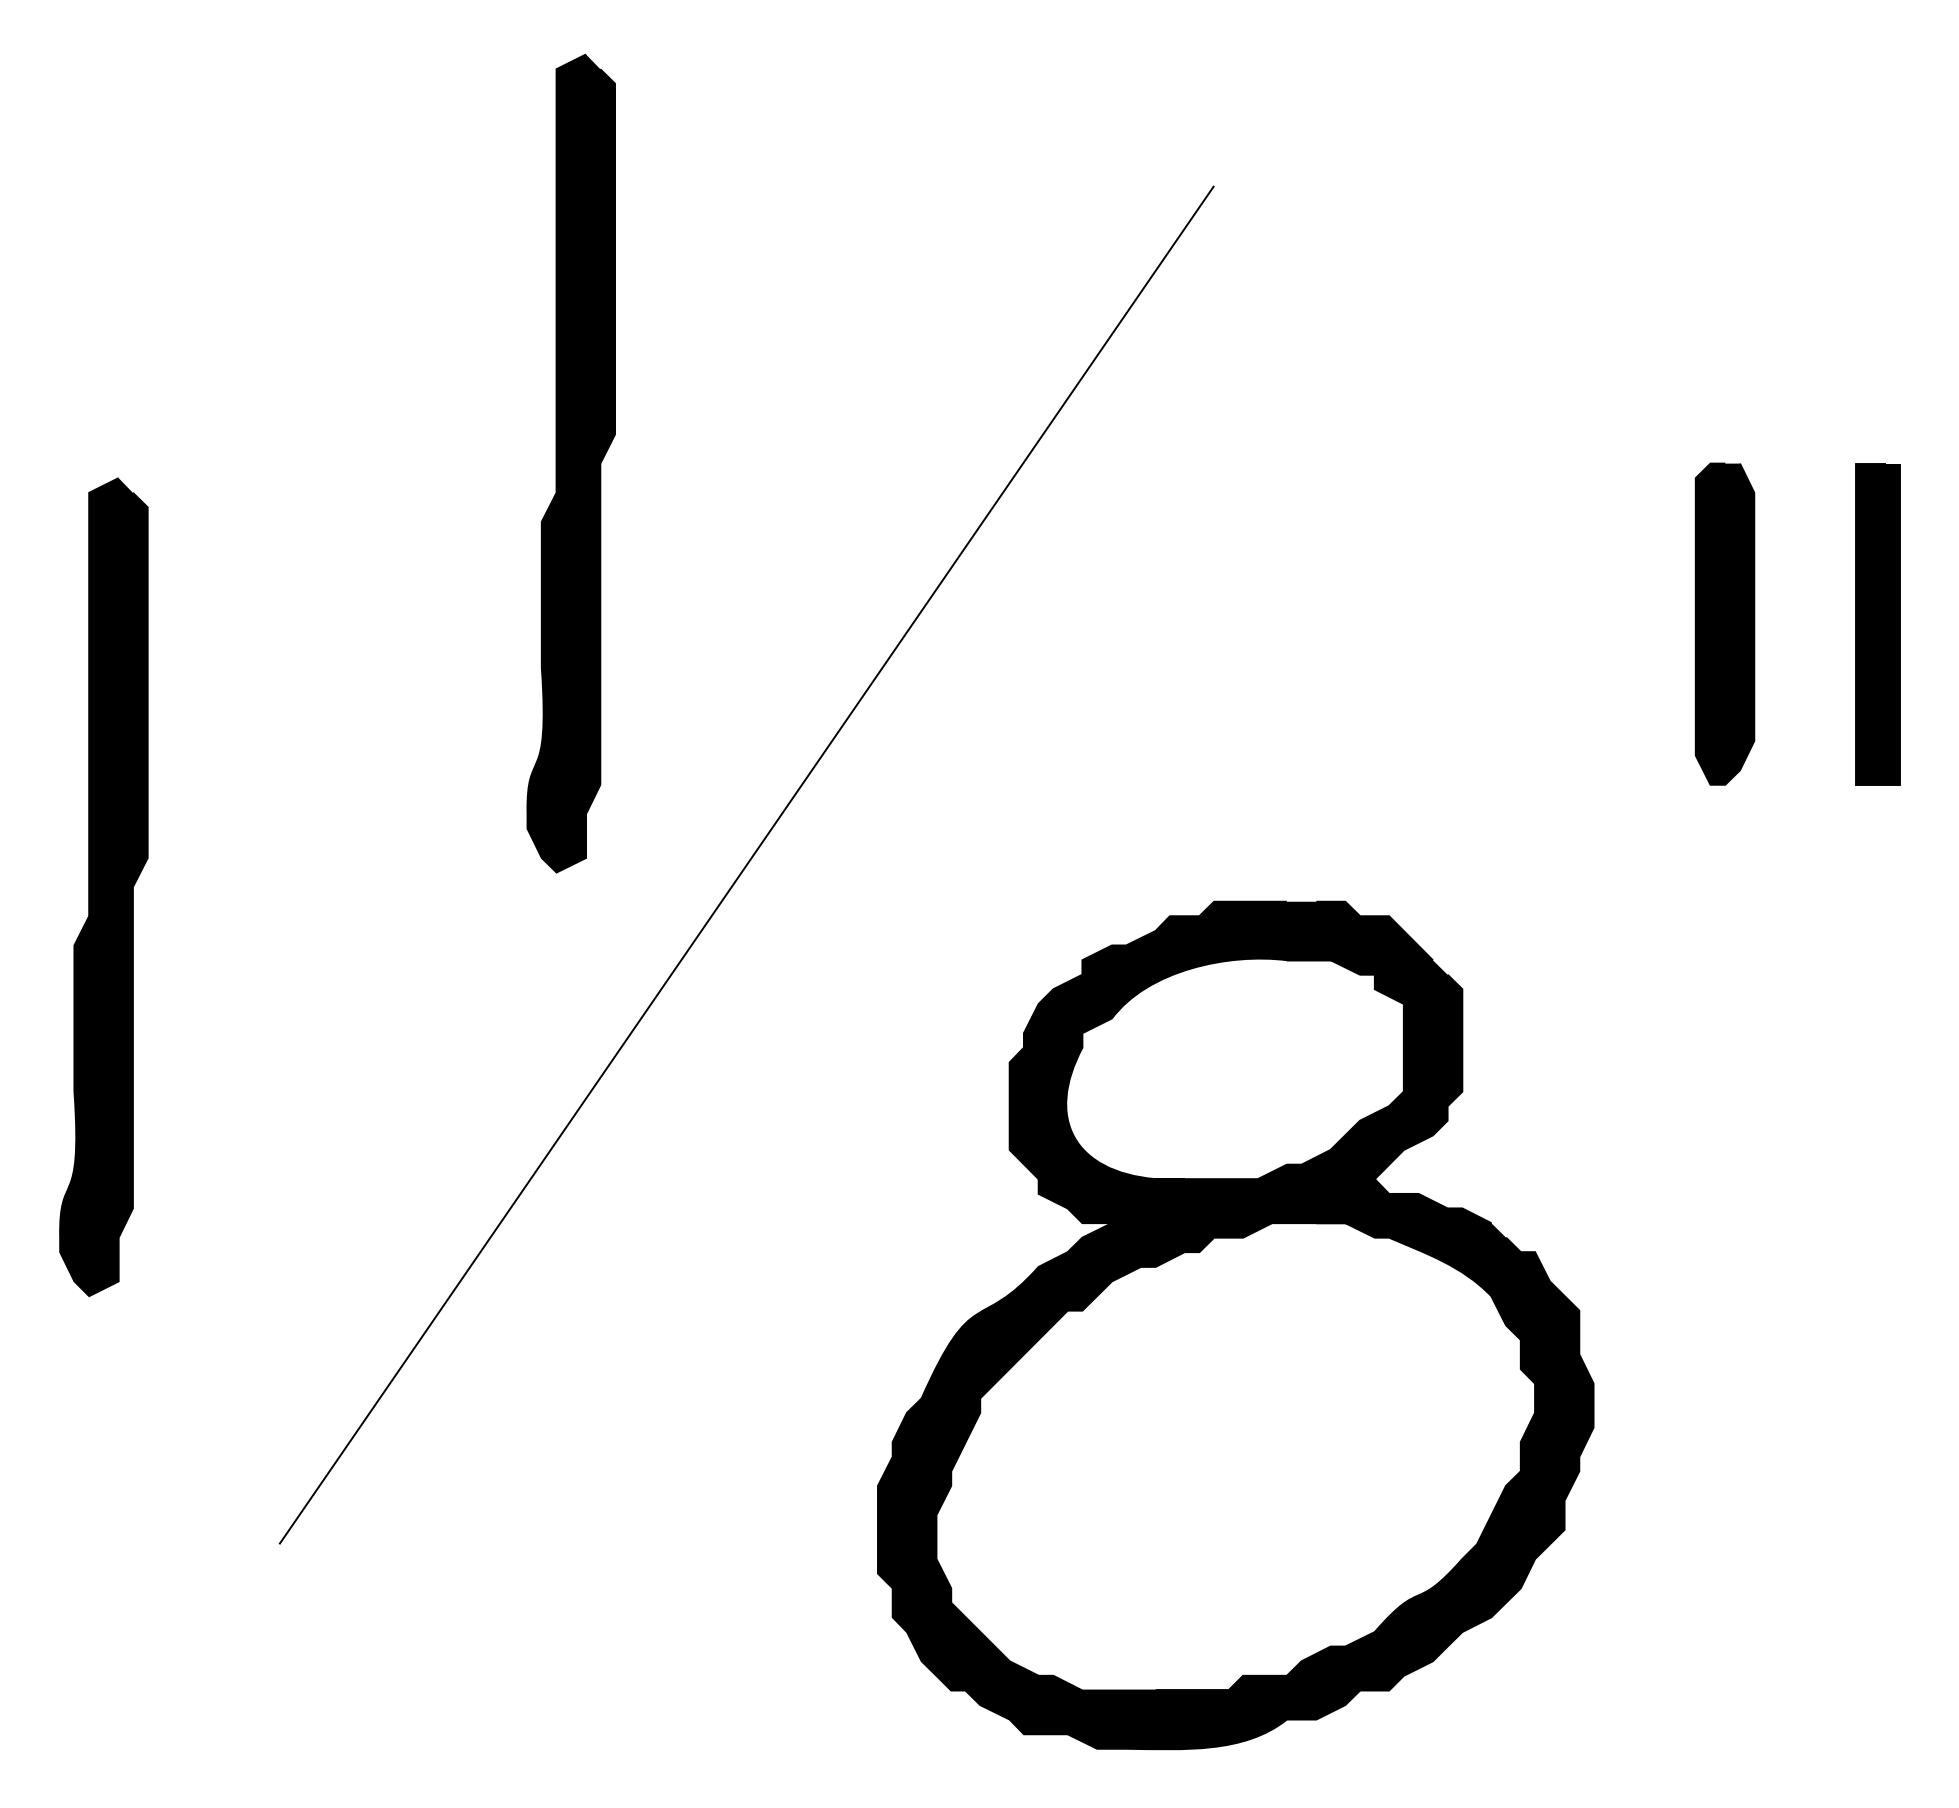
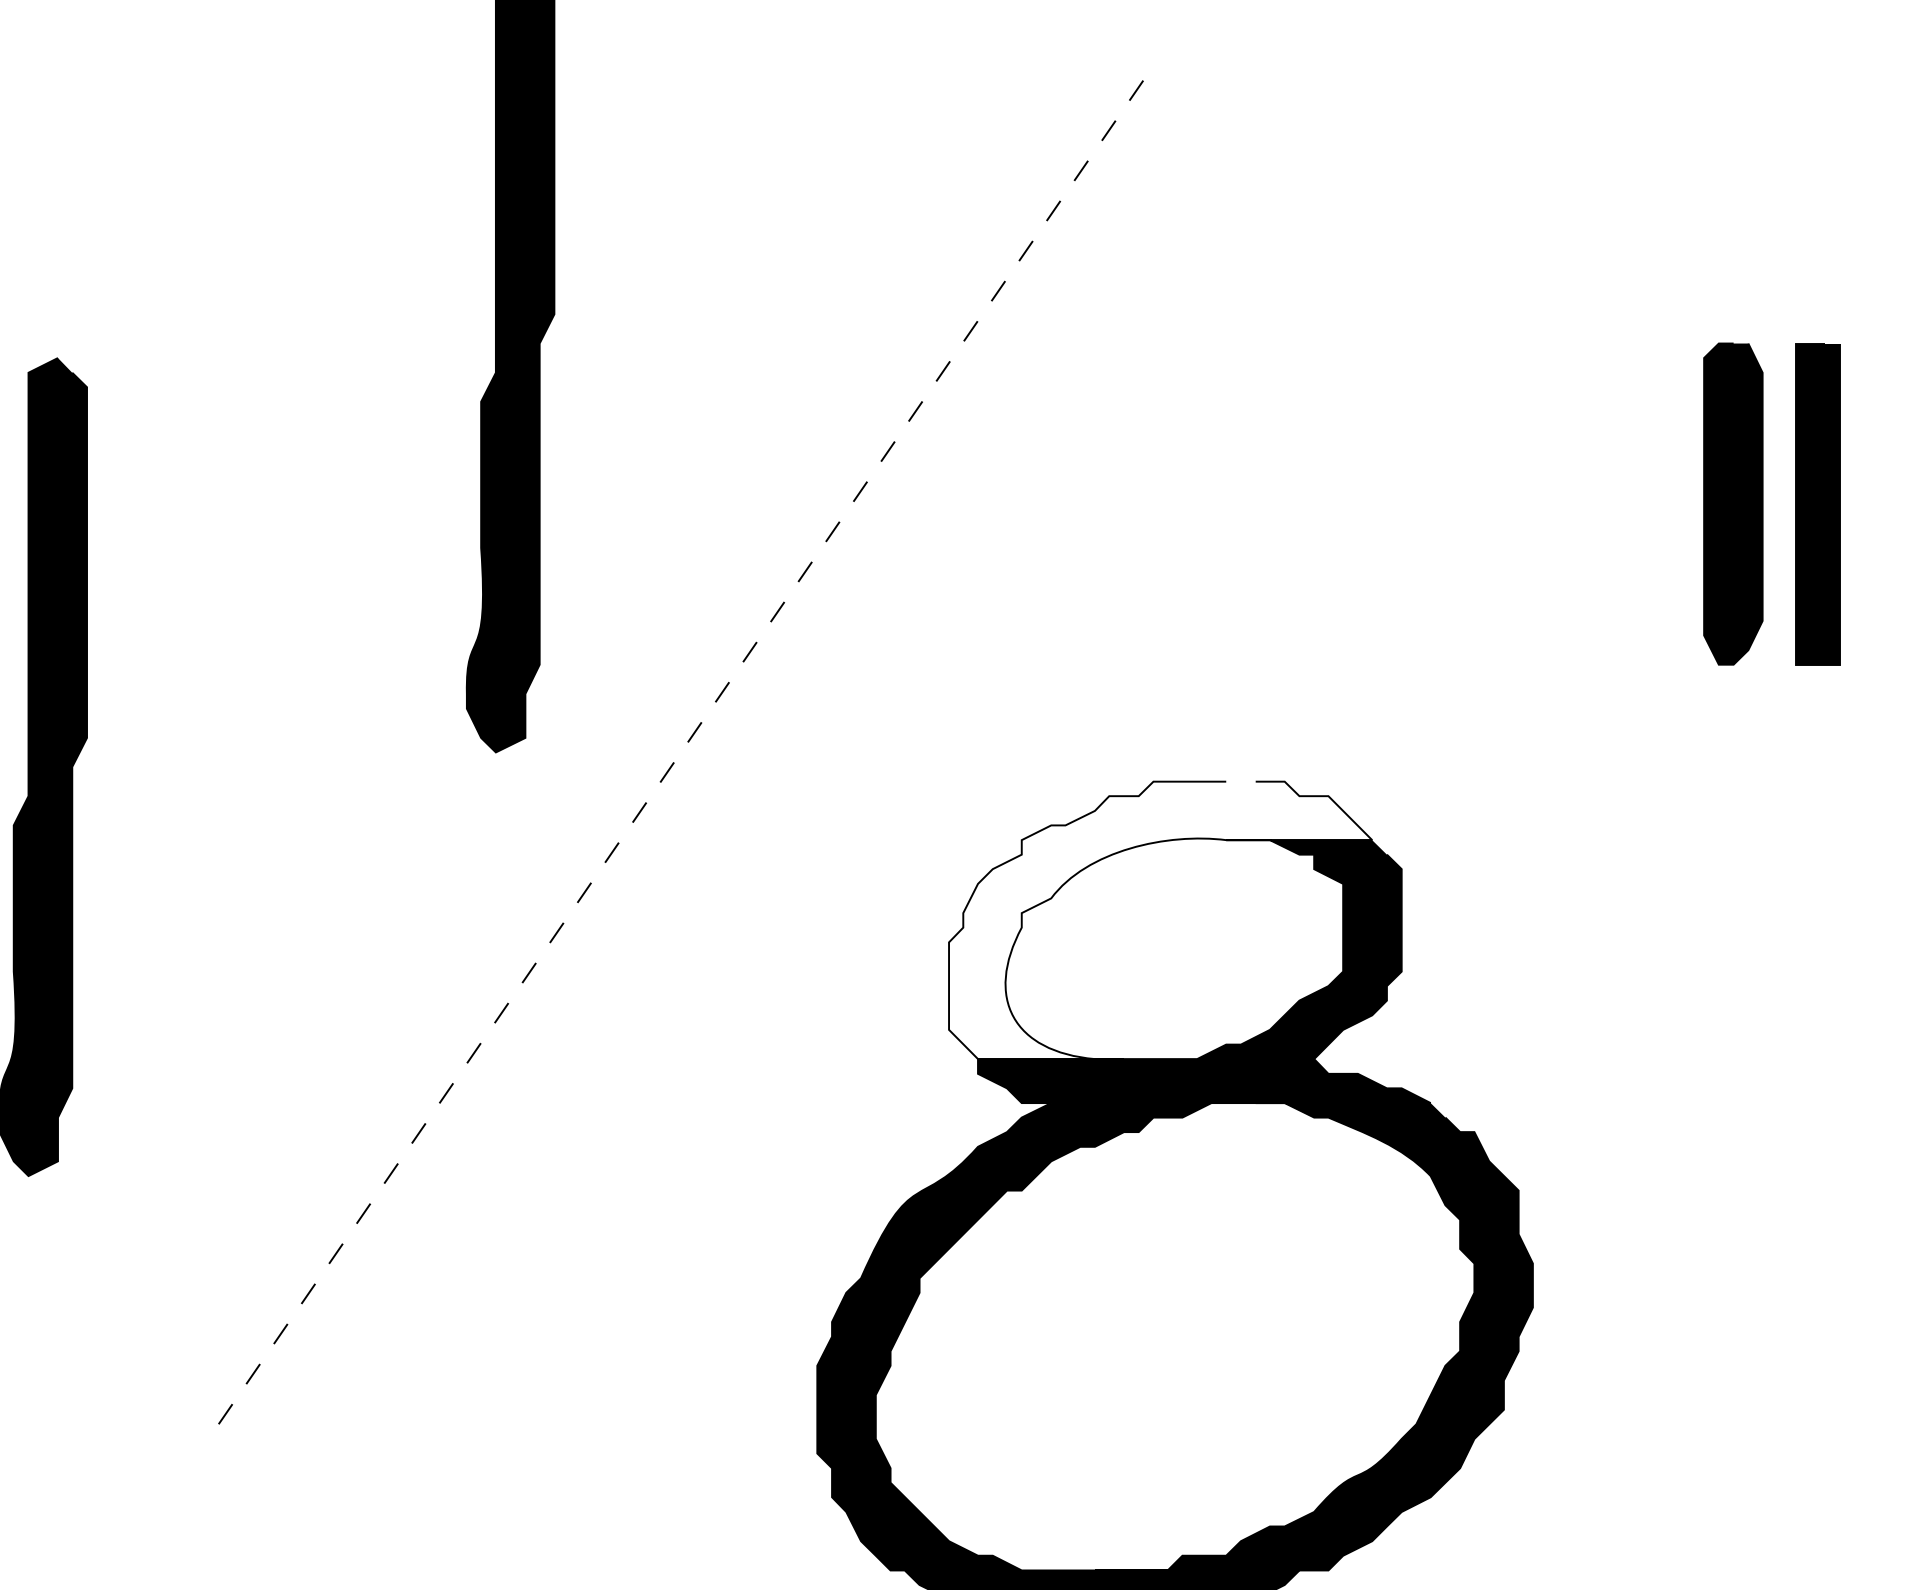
part: (1724, 623) -> (1732, 503), moved
line: (747, 864) -> (686, 744), solid -> dashed
fill: (1220, 1040) -> (1159, 920), removed

